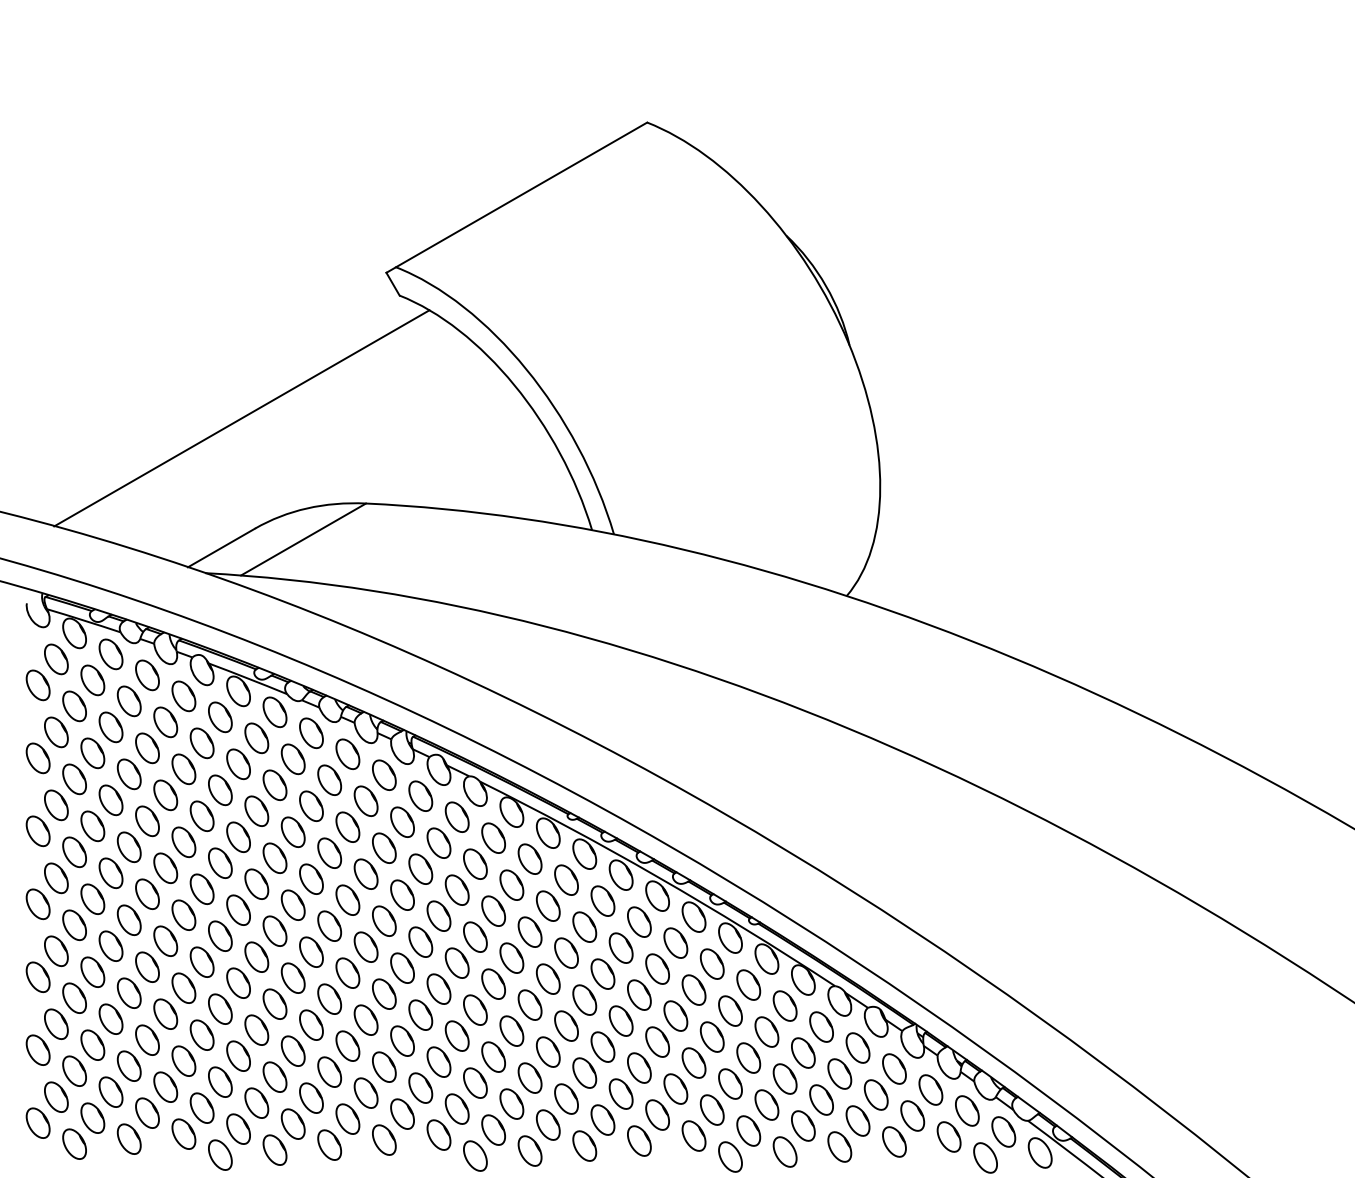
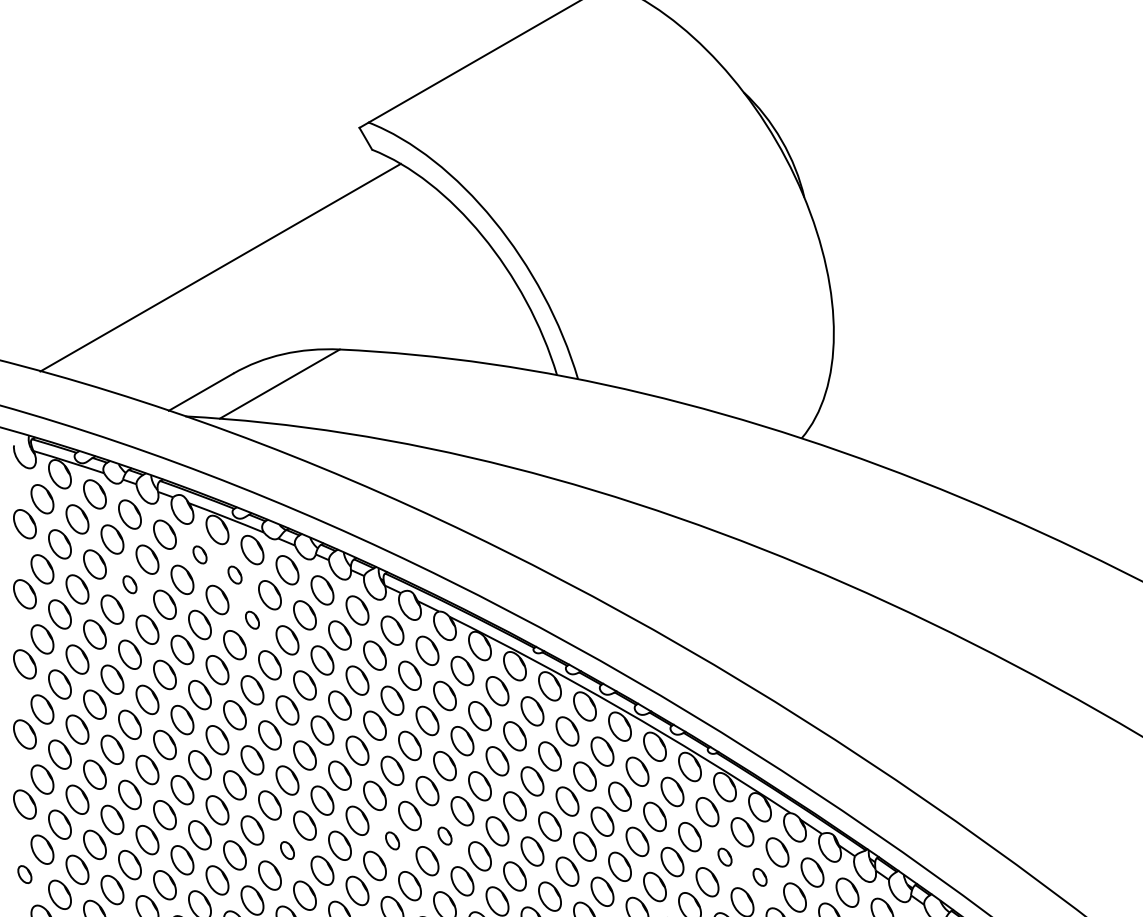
part: (220, 717) -> (200, 555), size x0.6
part: (256, 738) -> (234, 575), size x0.6
part: (147, 748) -> (129, 584), size x0.6
part: (274, 785) -> (251, 620), size x0.6
part: (475, 1009) -> (445, 835), size x0.6
part: (420, 1014) -> (392, 840), size x0.6
part: (311, 1024) -> (287, 849), size x0.6
part: (766, 1031) -> (724, 856), size x0.6
part: (37, 1049) -> (24, 873), size x0.6
part: (803, 1052) -> (760, 876), size x0.6

